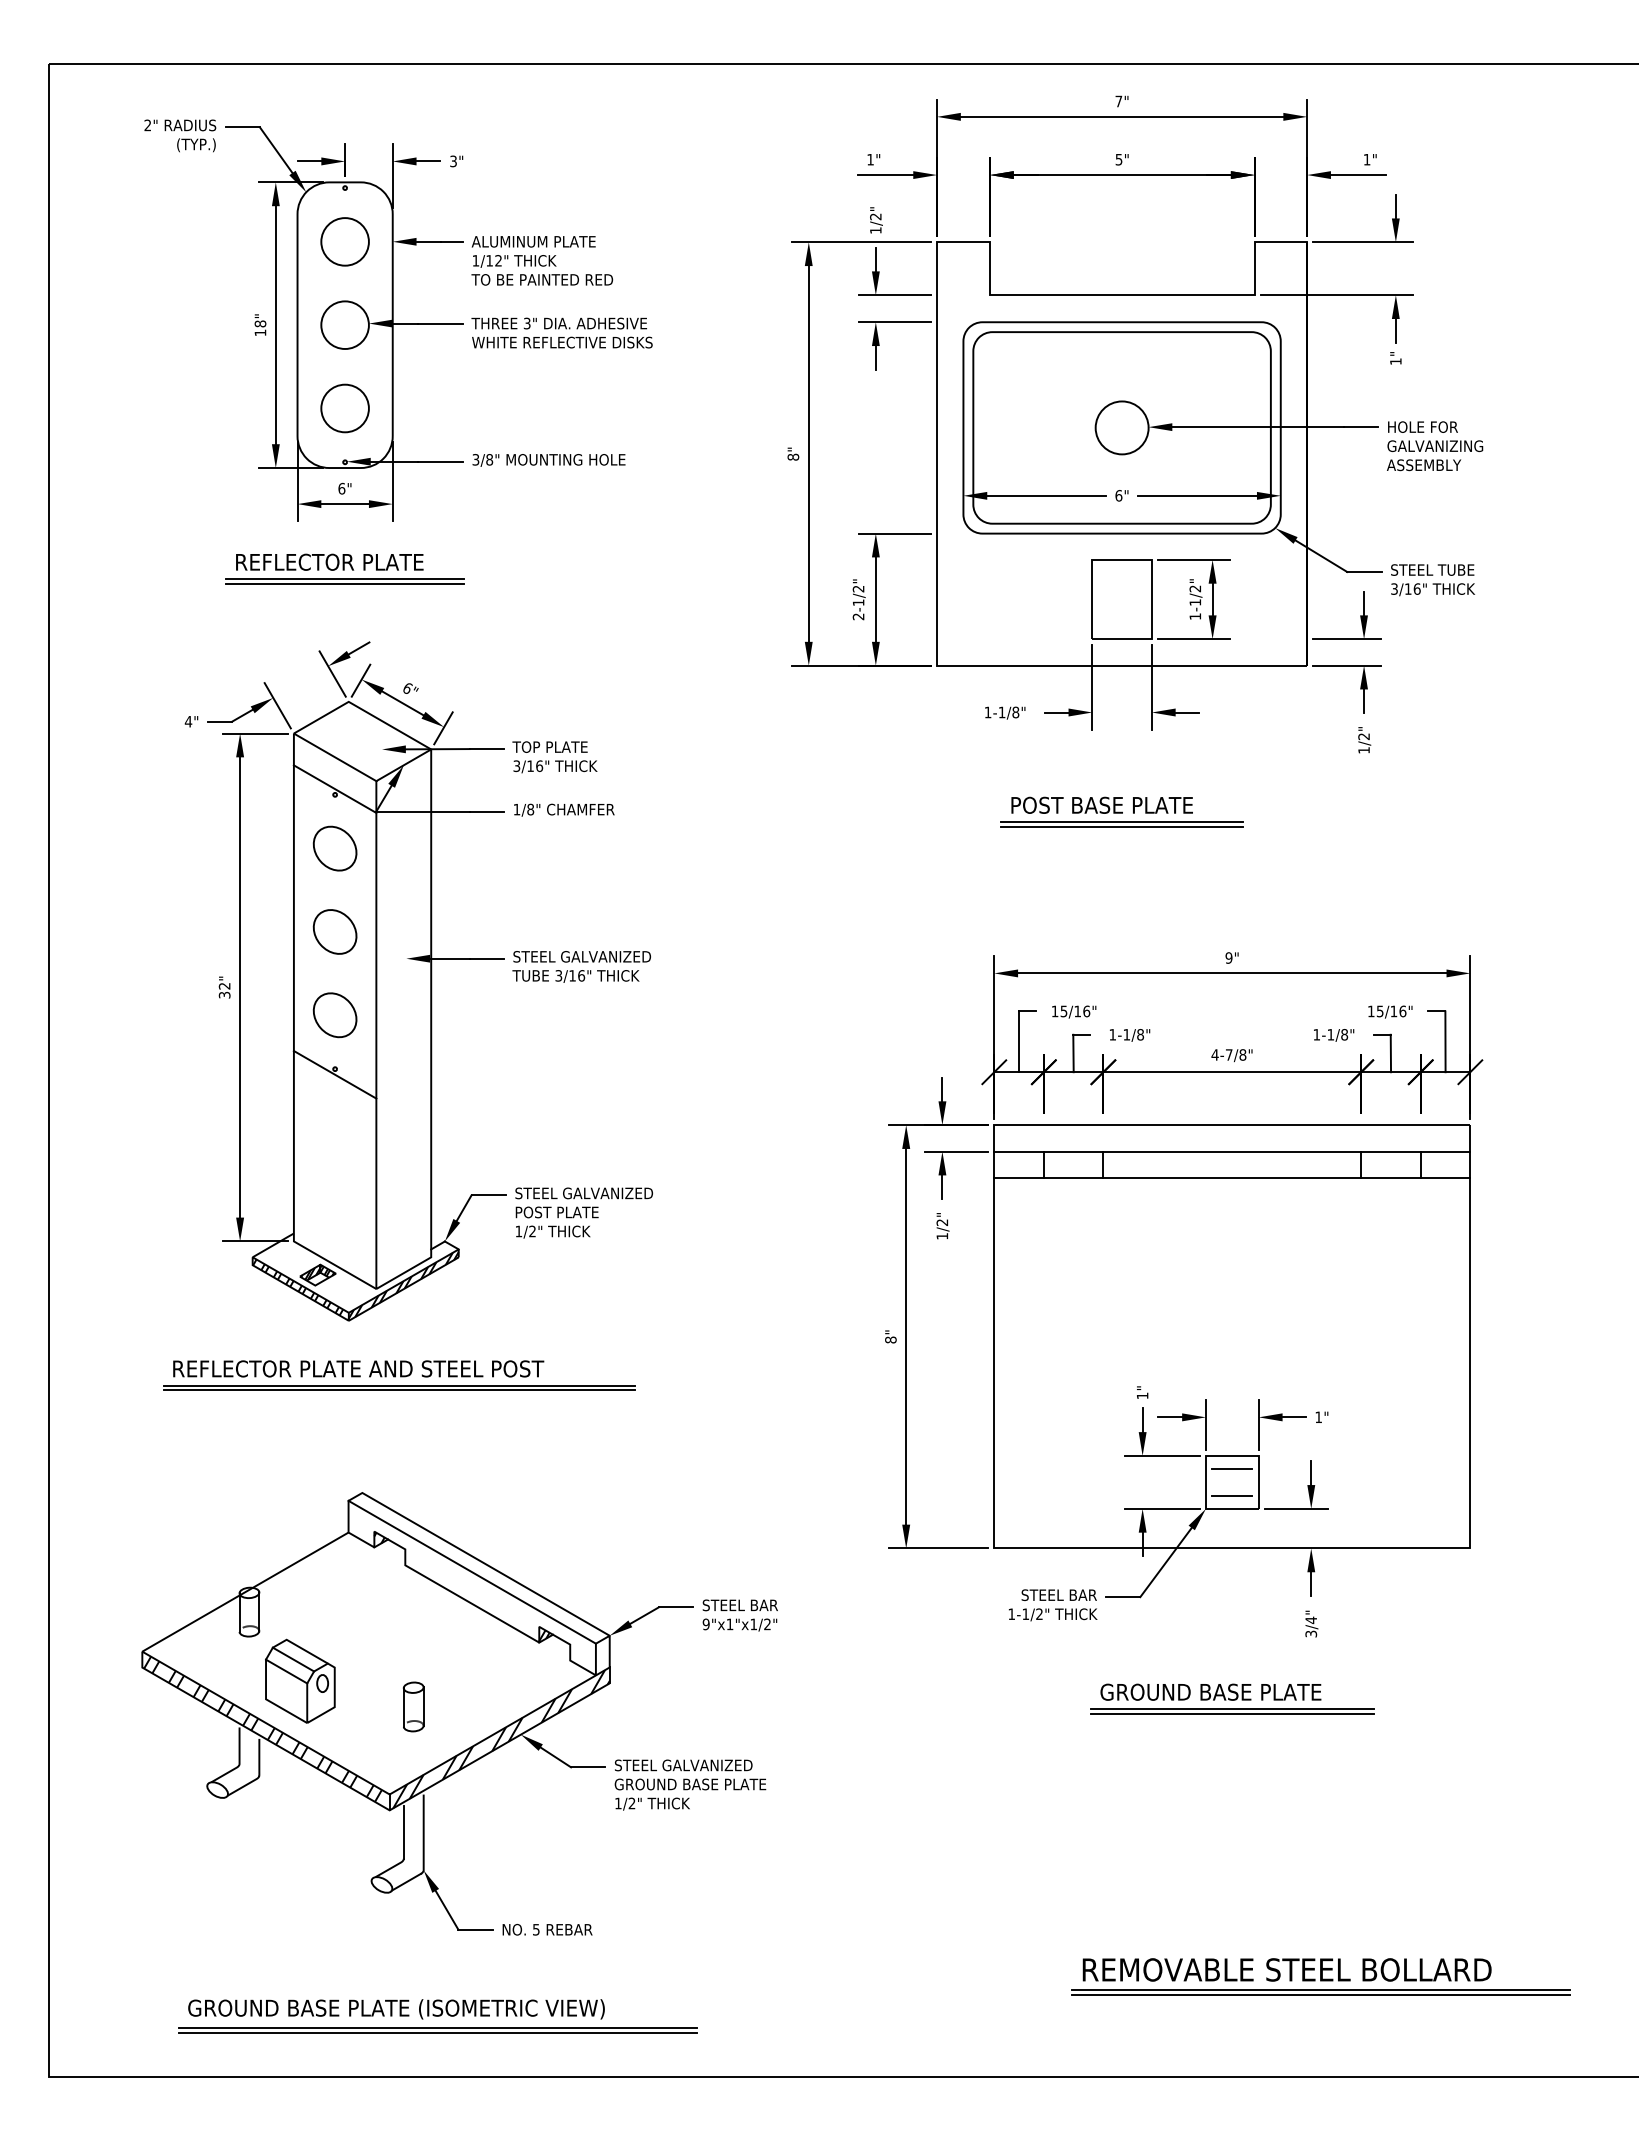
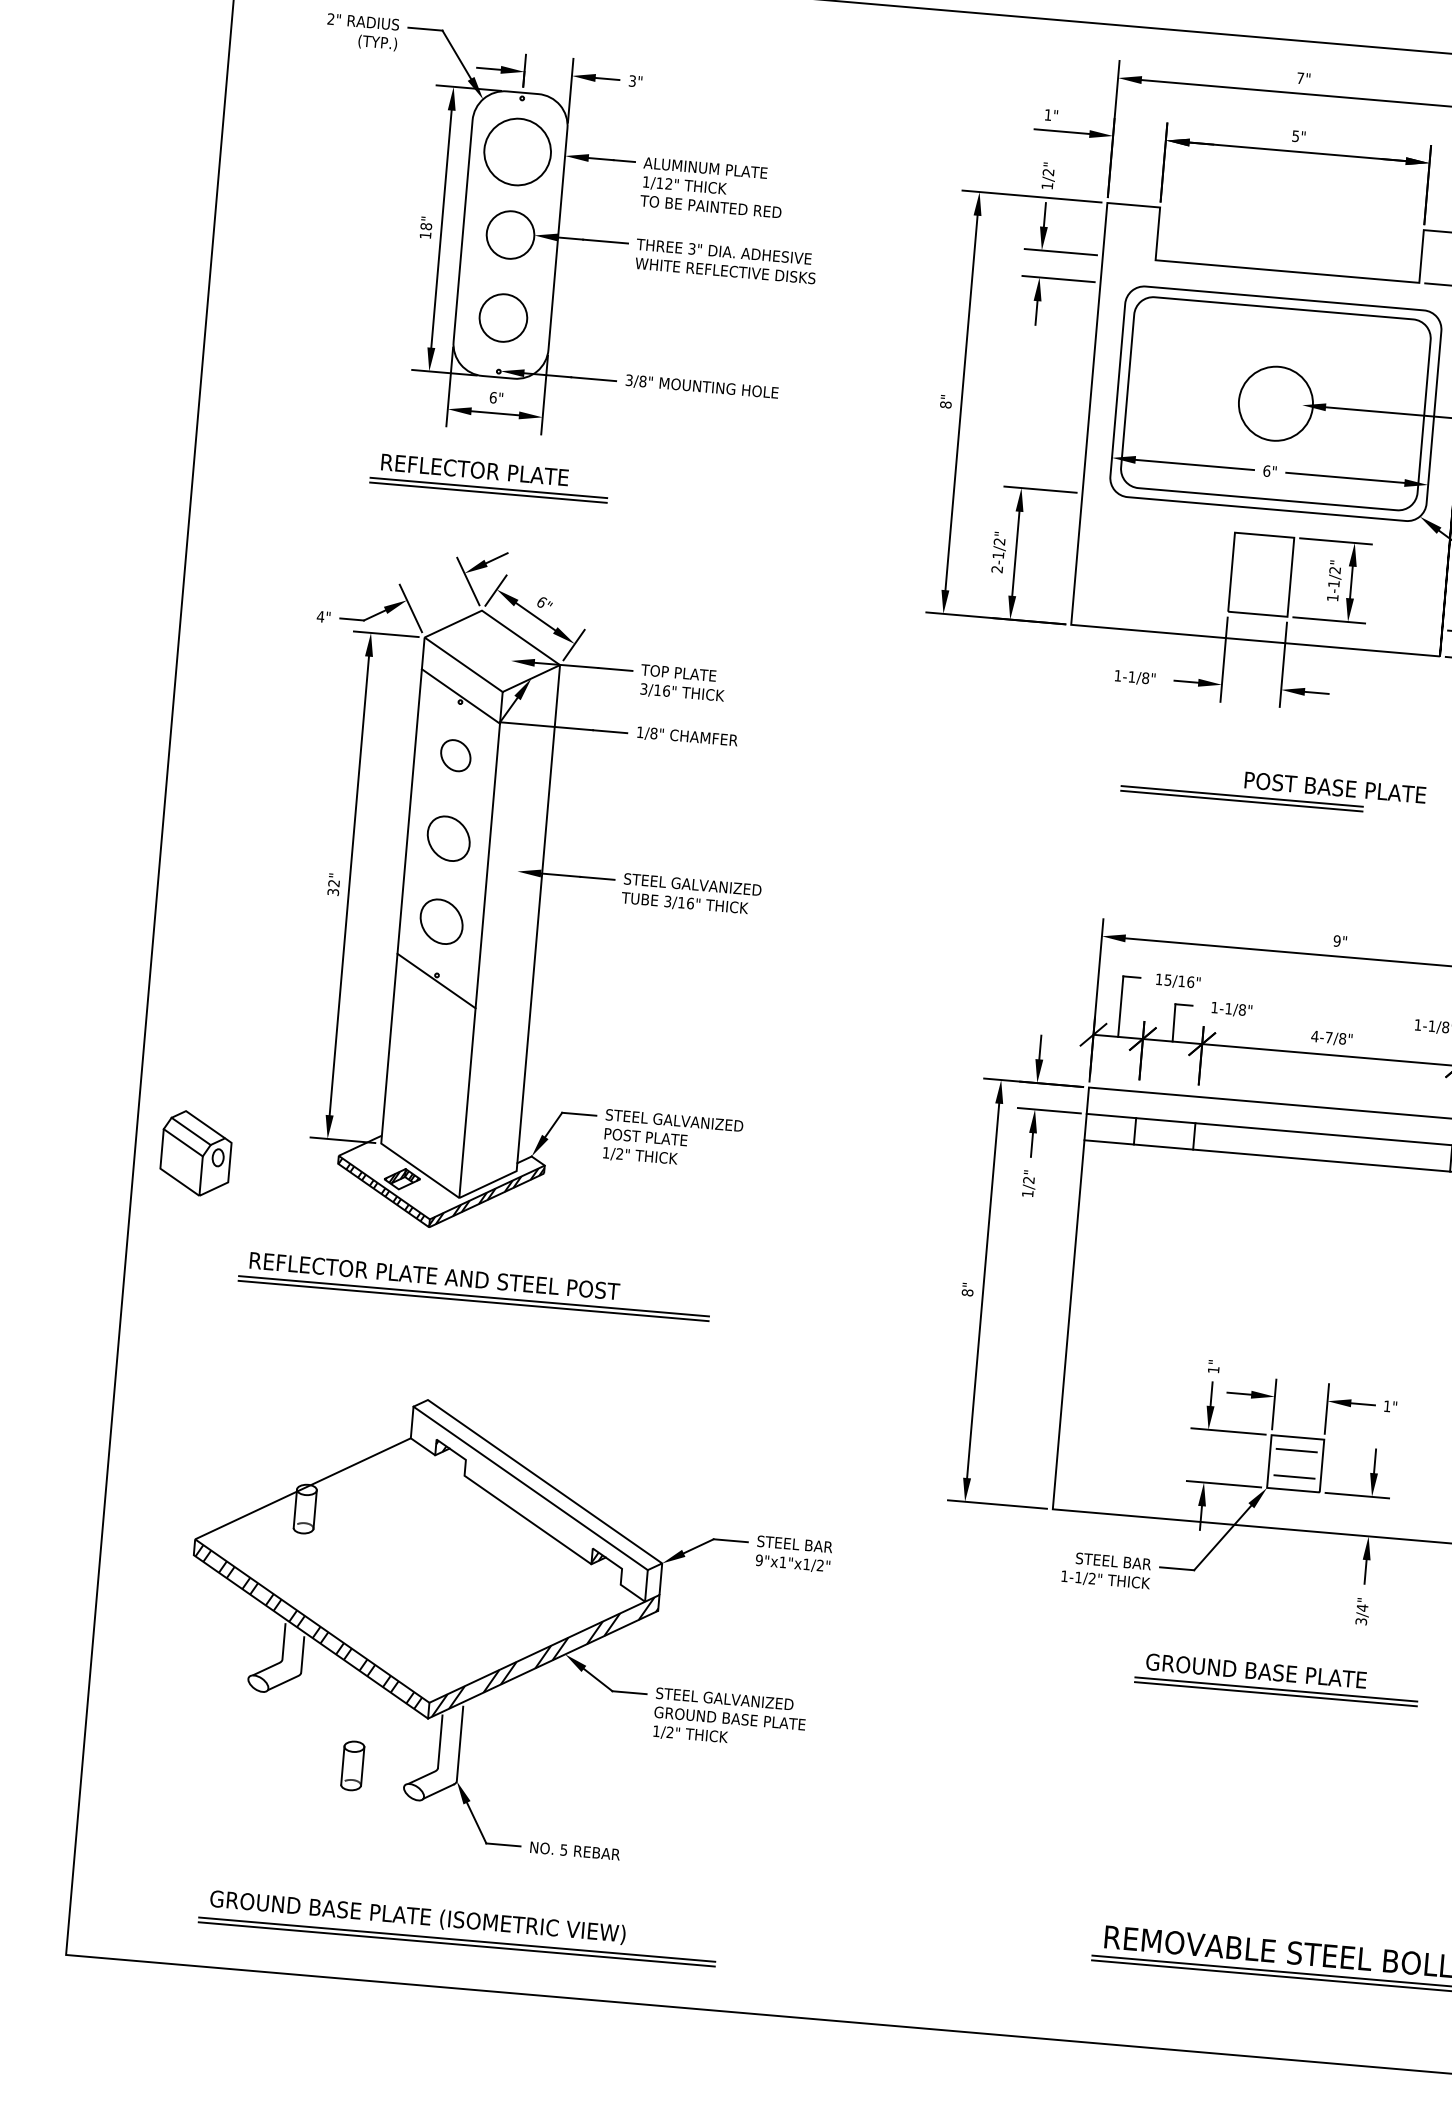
circle: (344, 241) -> (517, 151), size x1.4
circle: (1121, 427) -> (1275, 403), size x1.4
text: (1101, 804) -> (1334, 786), moved
part: (334, 848) -> (455, 755), size x0.7
part: (300, 1680) -> (196, 1152), moved
part: (413, 1706) -> (352, 1765), moved

